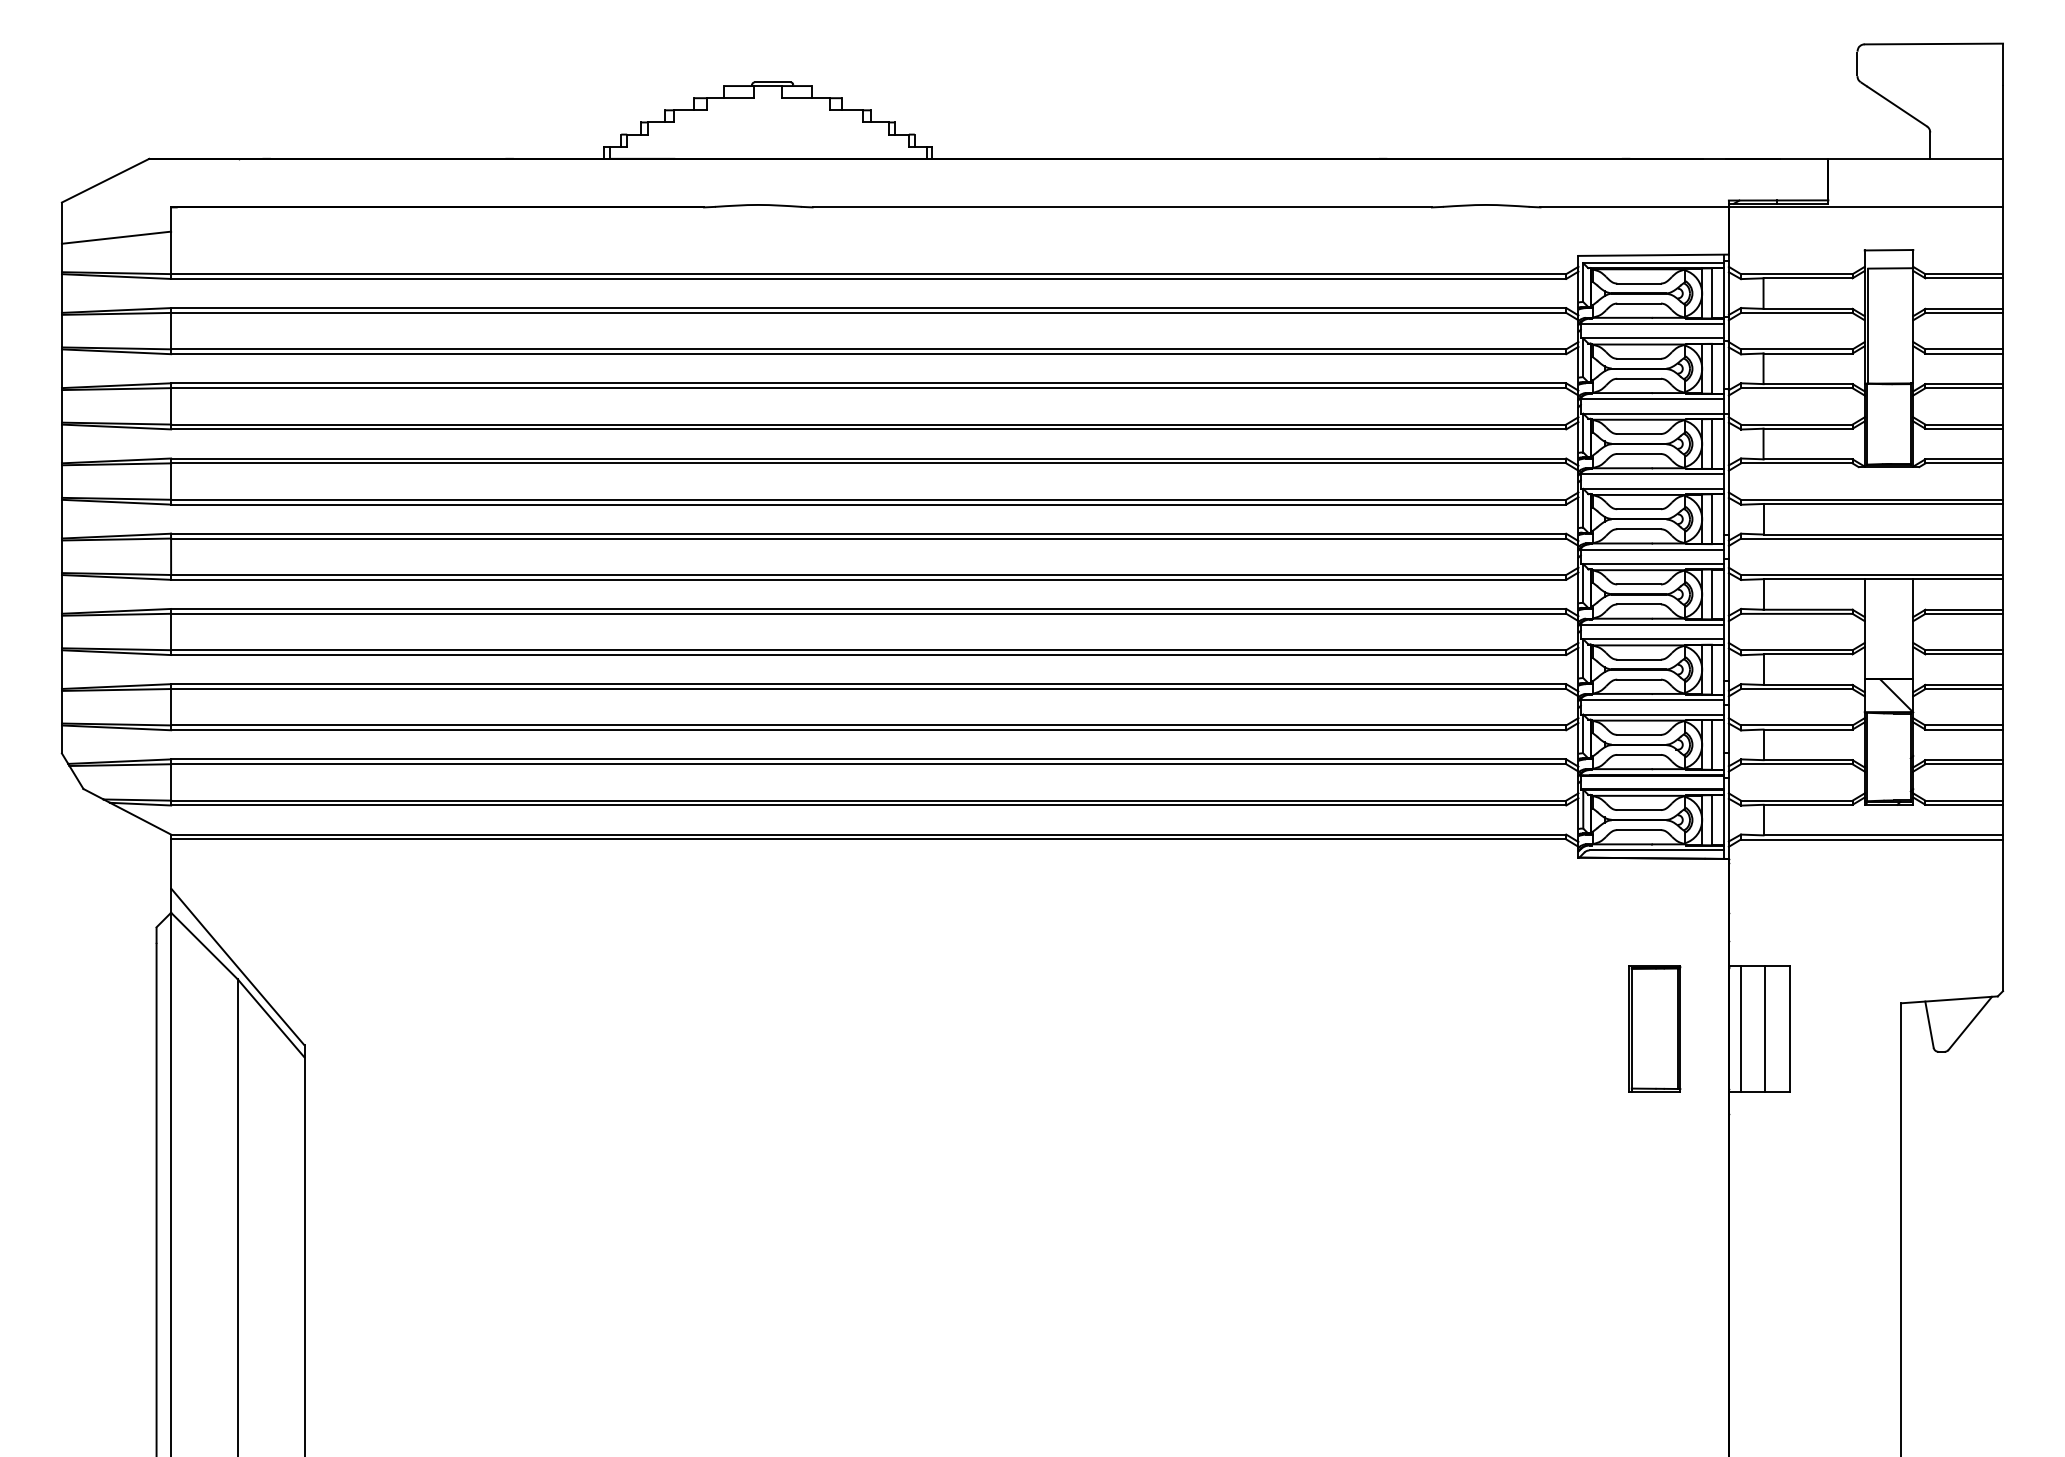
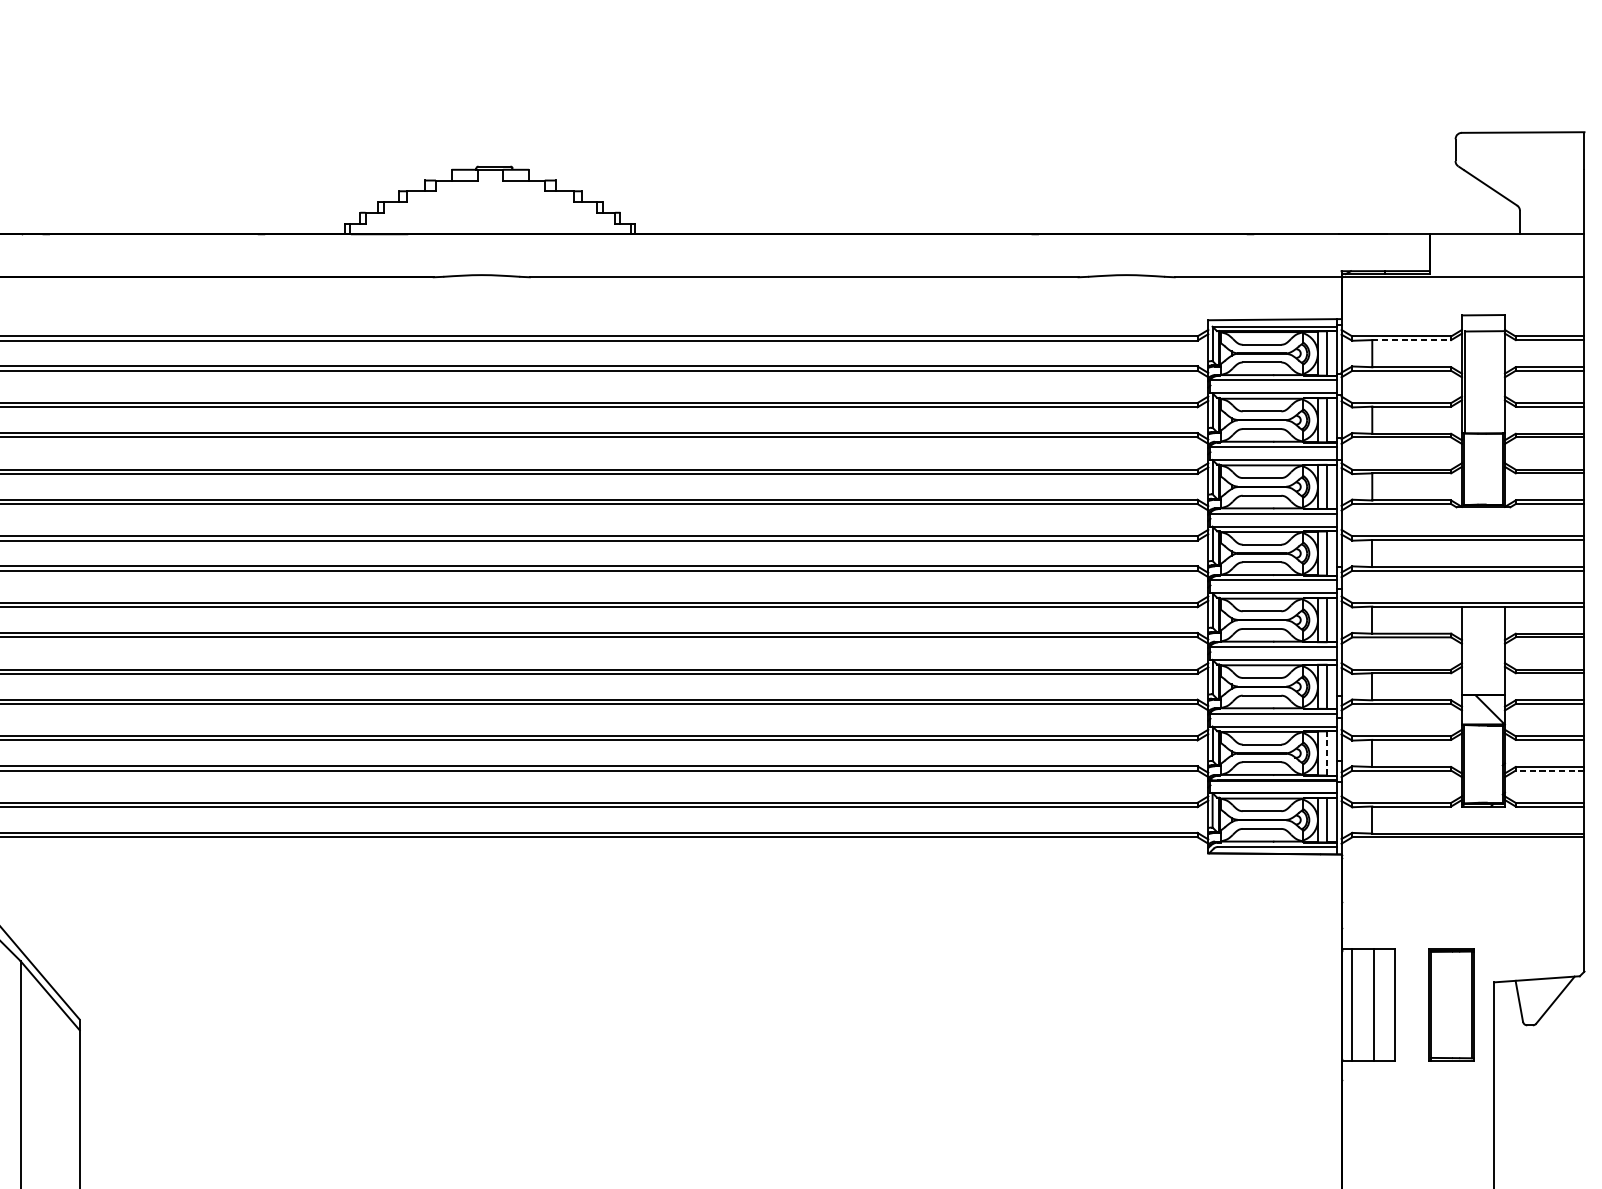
line: (1808, 278) -> (1412, 340), solid -> dashed
line: (1711, 744) -> (1326, 753), solid -> dashed
line: (1964, 764) -> (1550, 770), solid -> dashed
part: (1654, 1028) -> (1451, 1004), moved

